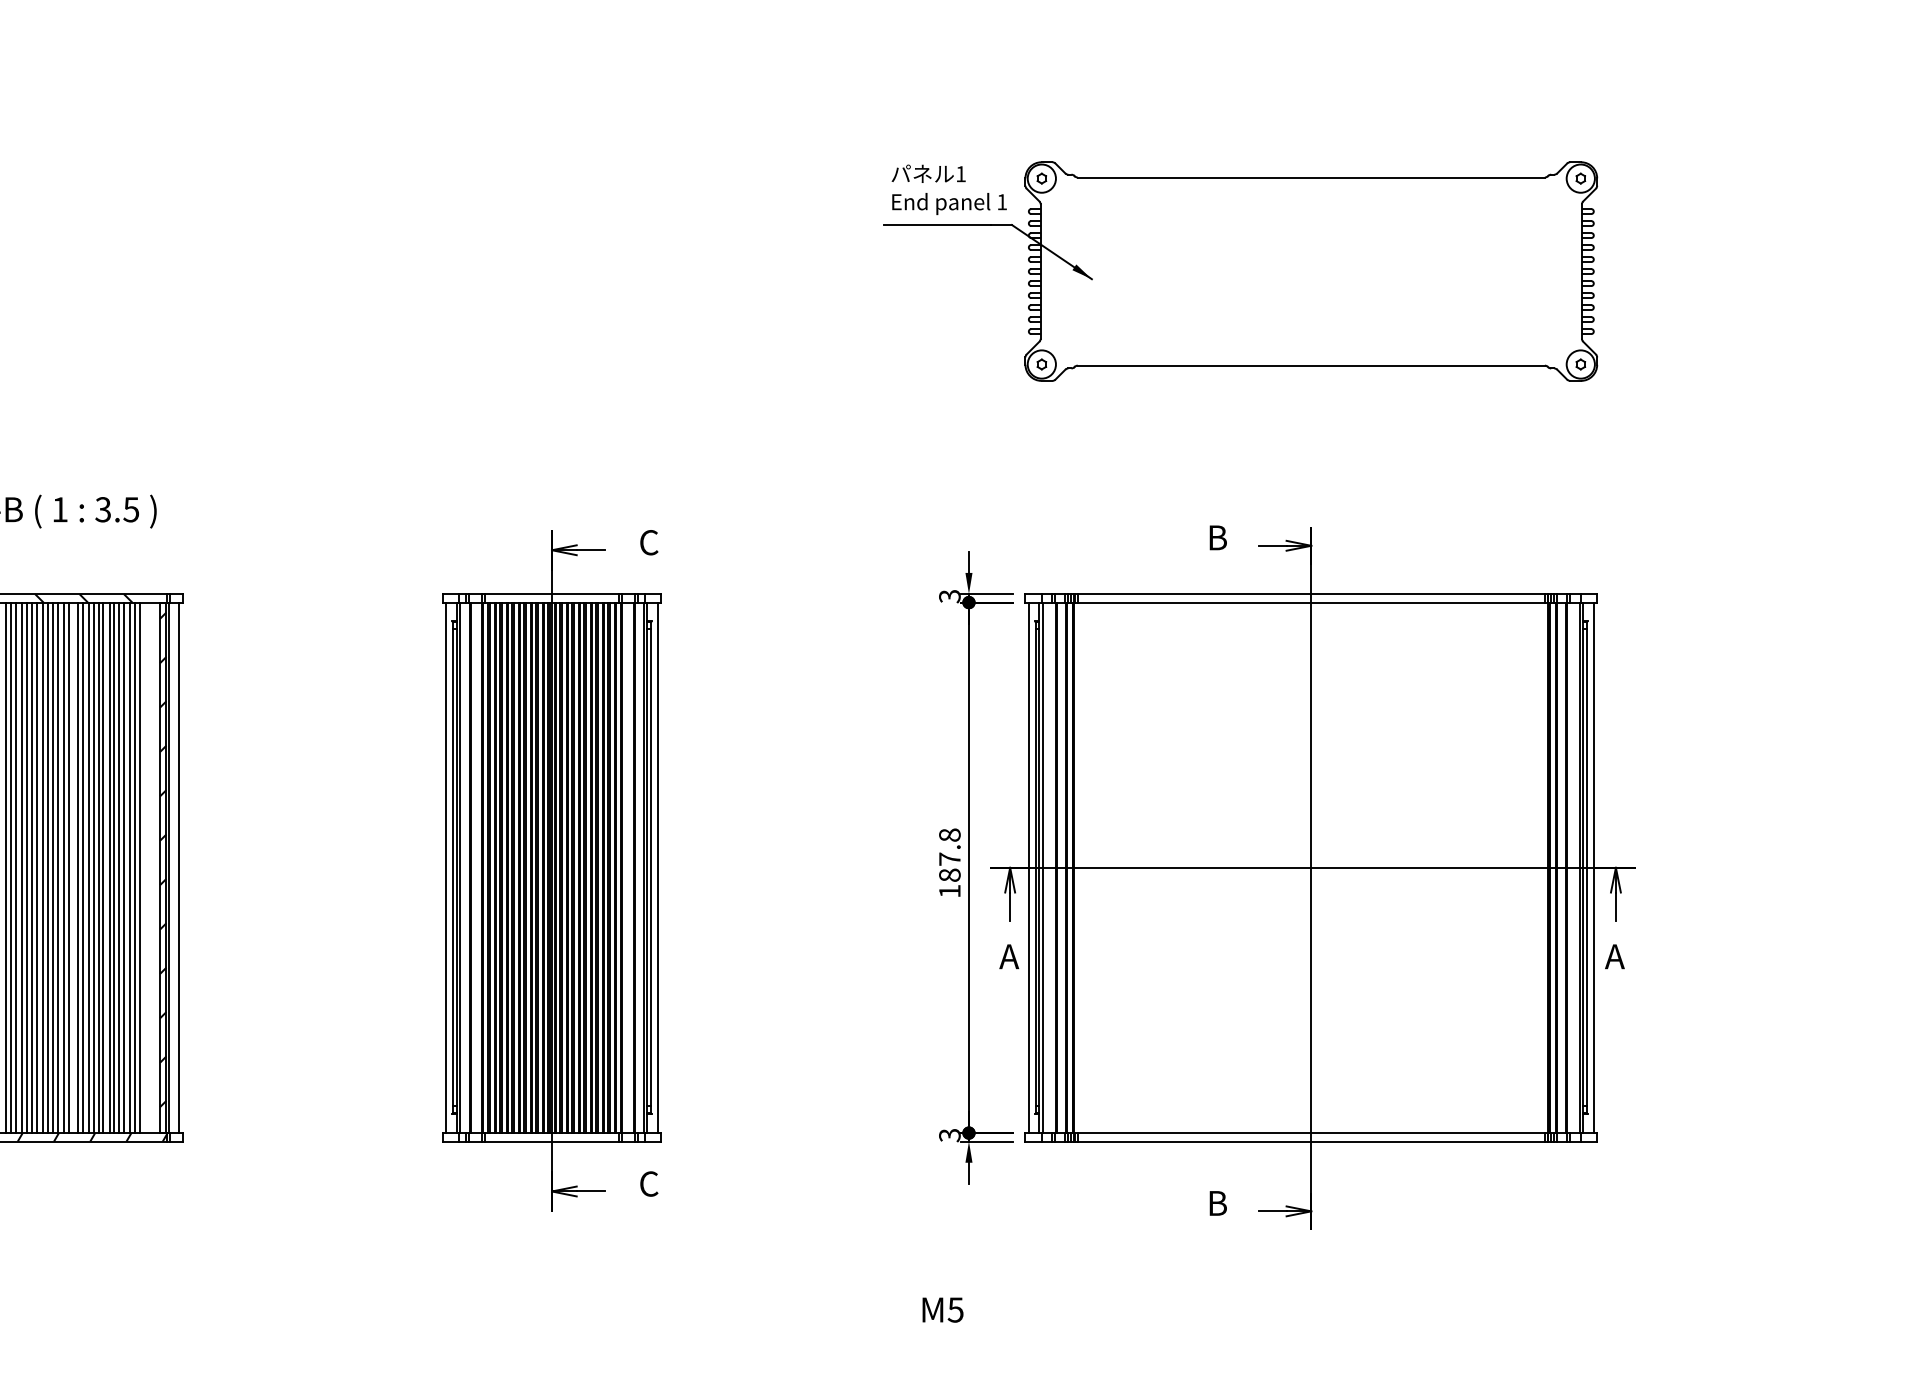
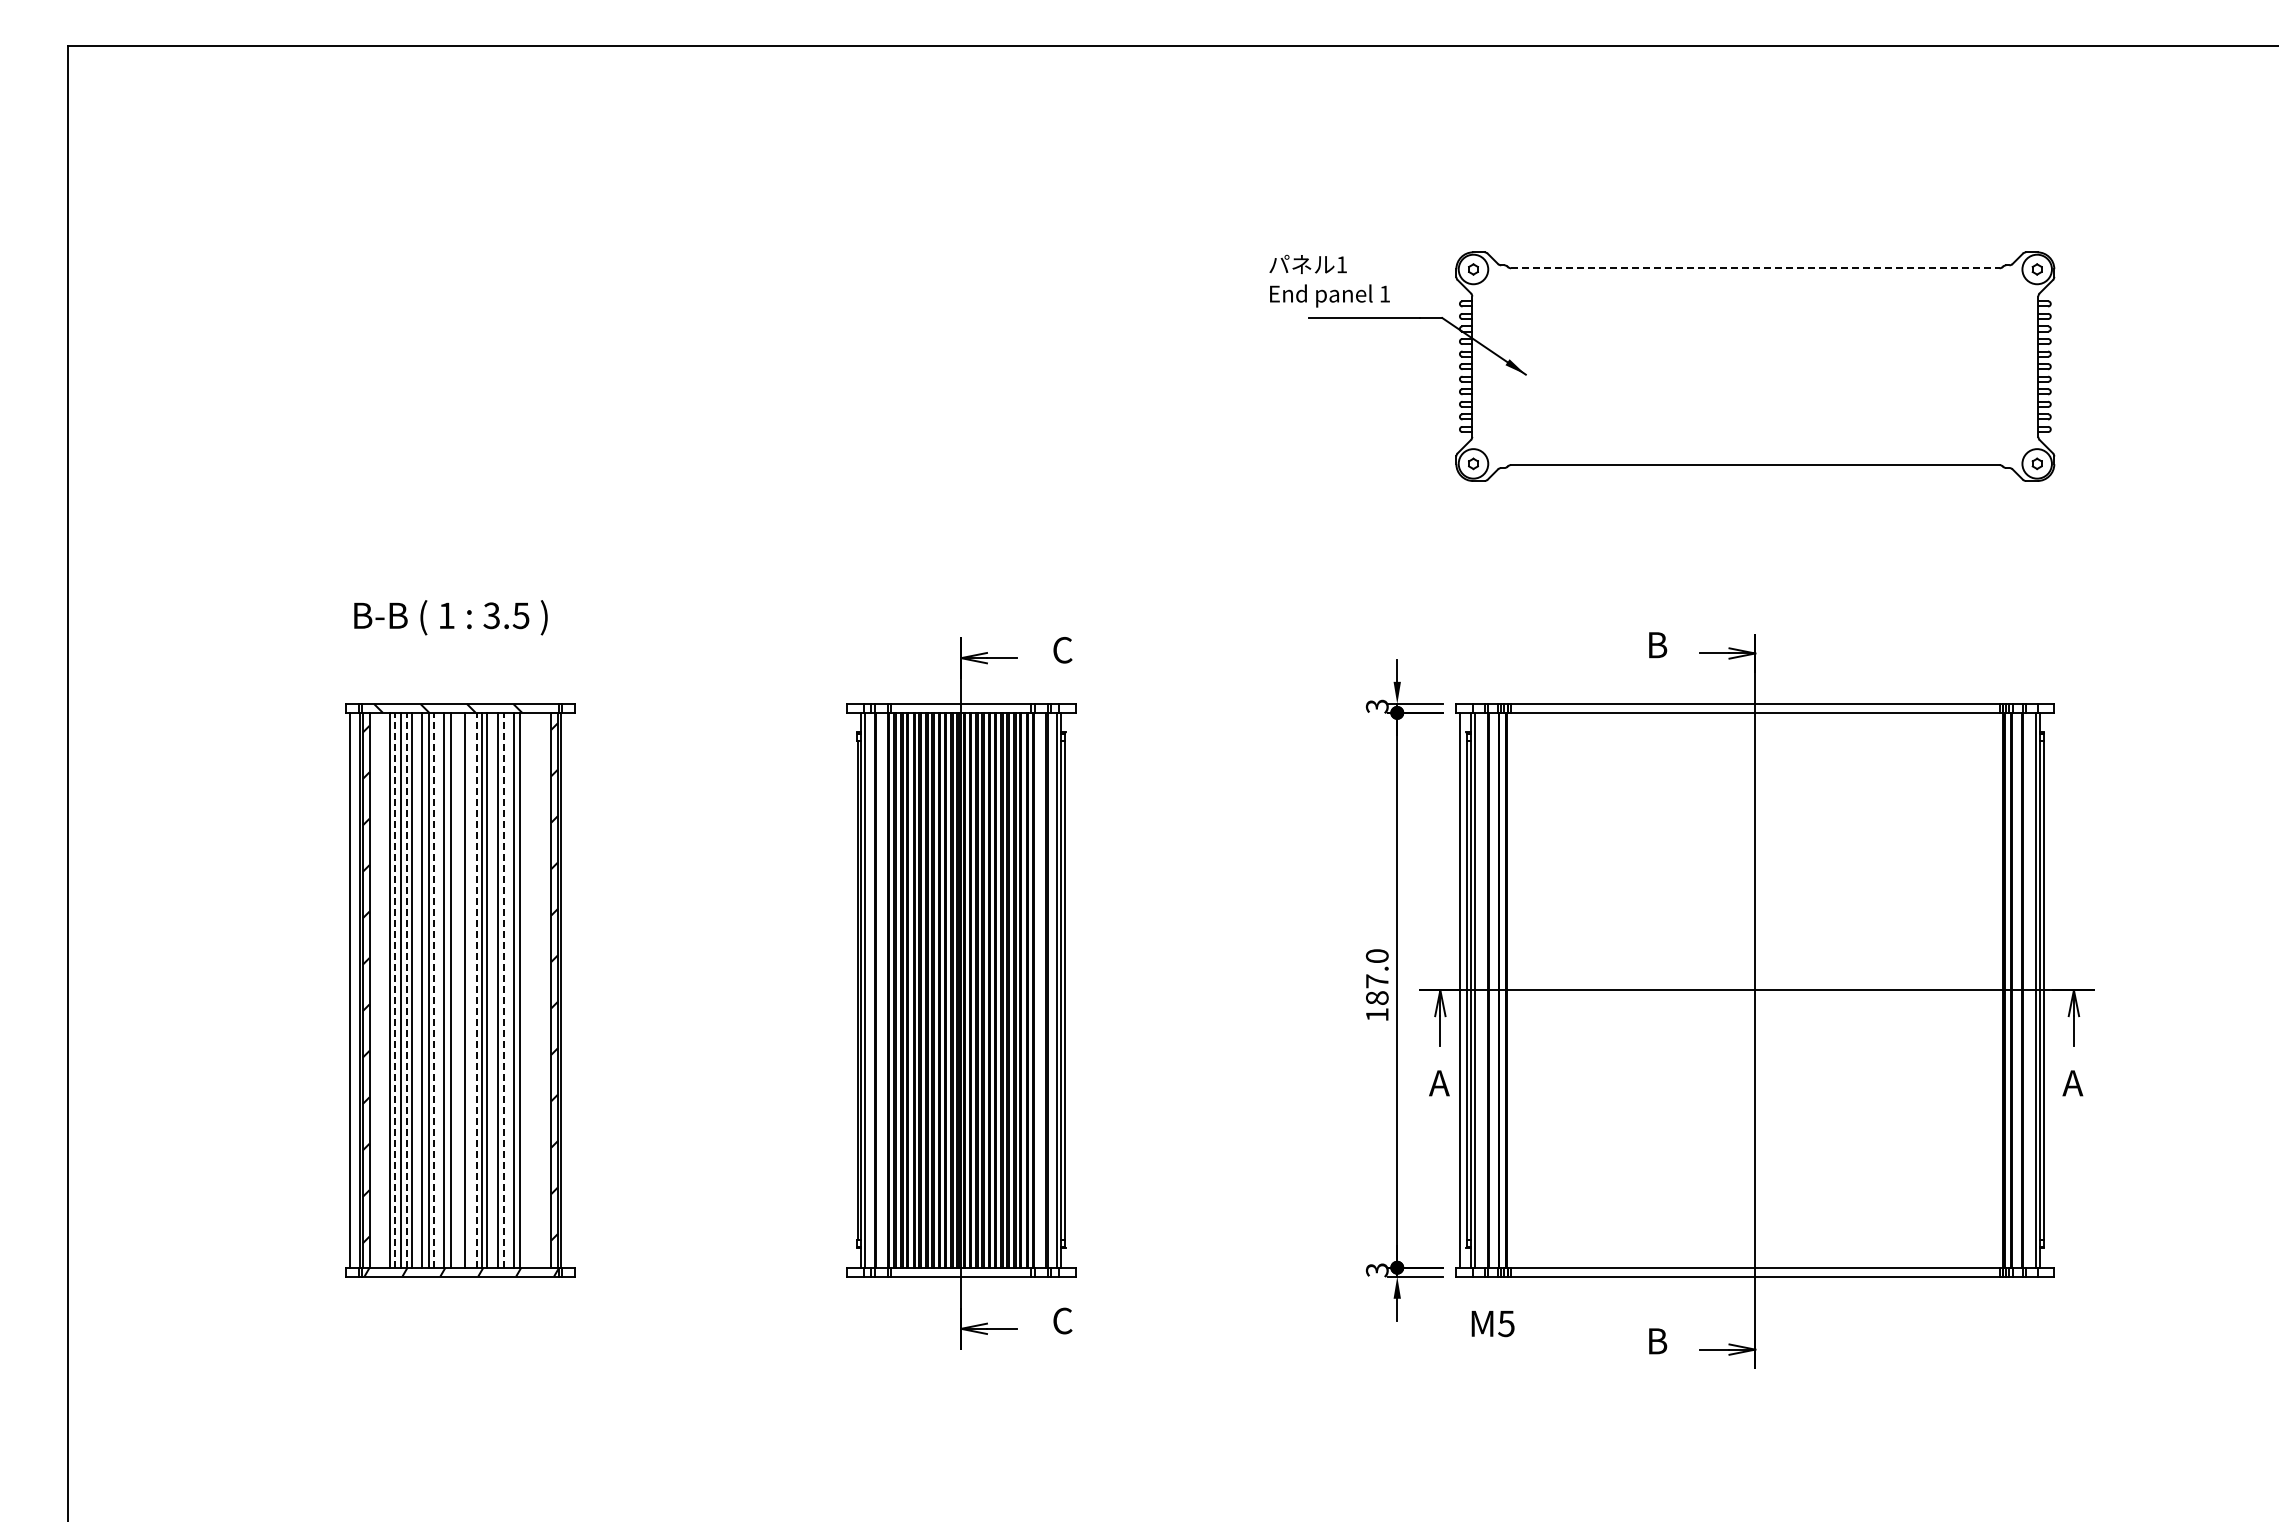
line: (1311, 177) -> (1755, 268), solid -> dashed
text: (949, 189) -> (1329, 280), moved
text: (950, 835) -> (1377, 956), 187.8 -> 187.0
line: (11, 867) -> (395, 989), solid -> dashed
line: (21, 867) -> (406, 989), solid -> dashed
line: (32, 867) -> (417, 989), removed
line: (47, 867) -> (433, 989), solid -> dashed
line: (53, 867) -> (439, 989), removed
line: (68, 867) -> (455, 989), removed
line: (82, 867) -> (470, 989), removed
line: (88, 867) -> (476, 989), solid -> dashed
line: (103, 867) -> (492, 989), removed
line: (114, 867) -> (503, 989), solid -> dashed
line: (119, 867) -> (508, 989), removed
line: (135, 867) -> (525, 989), removed
line: (140, 867) -> (530, 989), removed
line: (179, 867) -> (571, 989), removed
line: (446, 867) -> (850, 989), removed
line: (658, 867) -> (1072, 989), removed
line: (1593, 867) -> (2050, 989), removed
text: (942, 1310) -> (1492, 1324), moved

